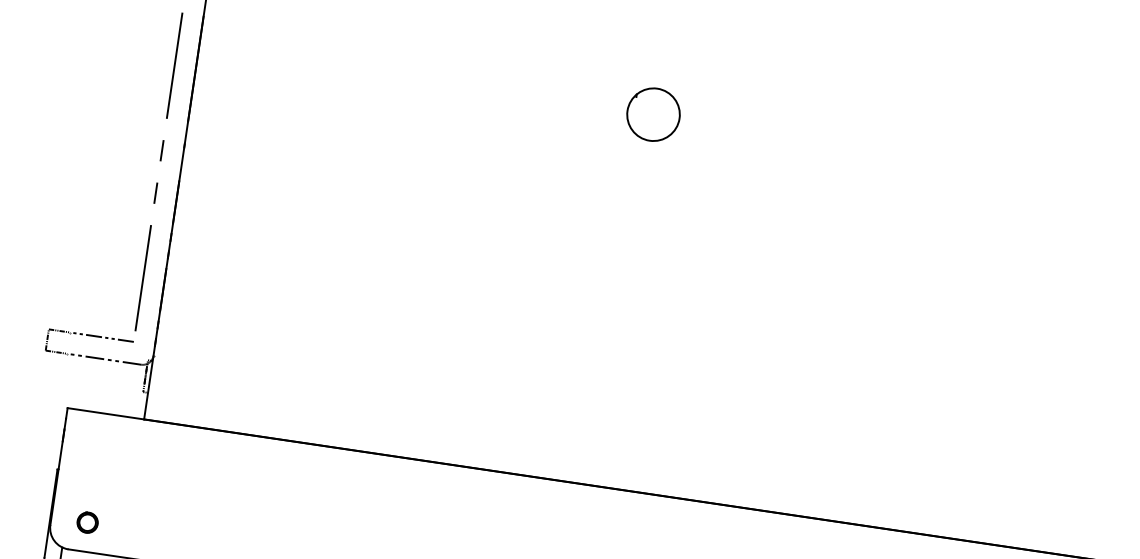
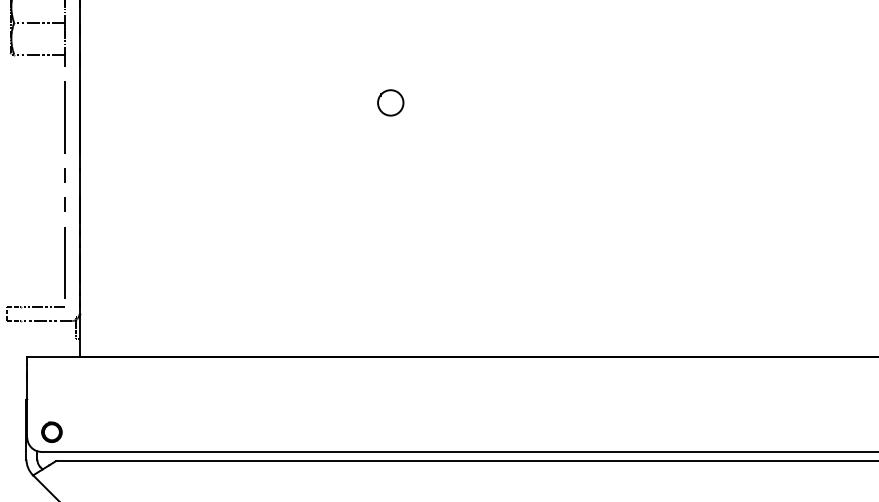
circle: (653, 114) -> (390, 102), size x0.71
part: (87, 521) -> (51, 431), size x1.43

